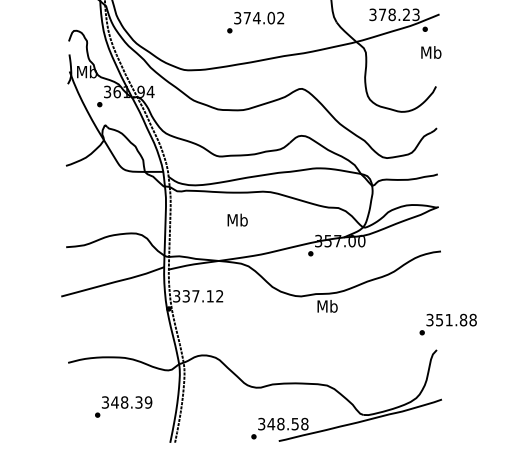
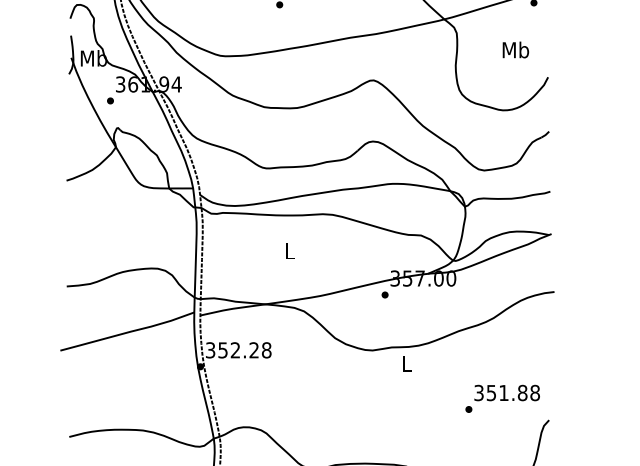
text: (431, 52) -> (516, 50), moved
text: (237, 219) -> (289, 250), Mb -> L
text: (203, 296) -> (245, 350), 337.12 -> 352.28
text: (327, 306) -> (406, 363), Mb -> L
text: (447, 324) -> (501, 398), moved

